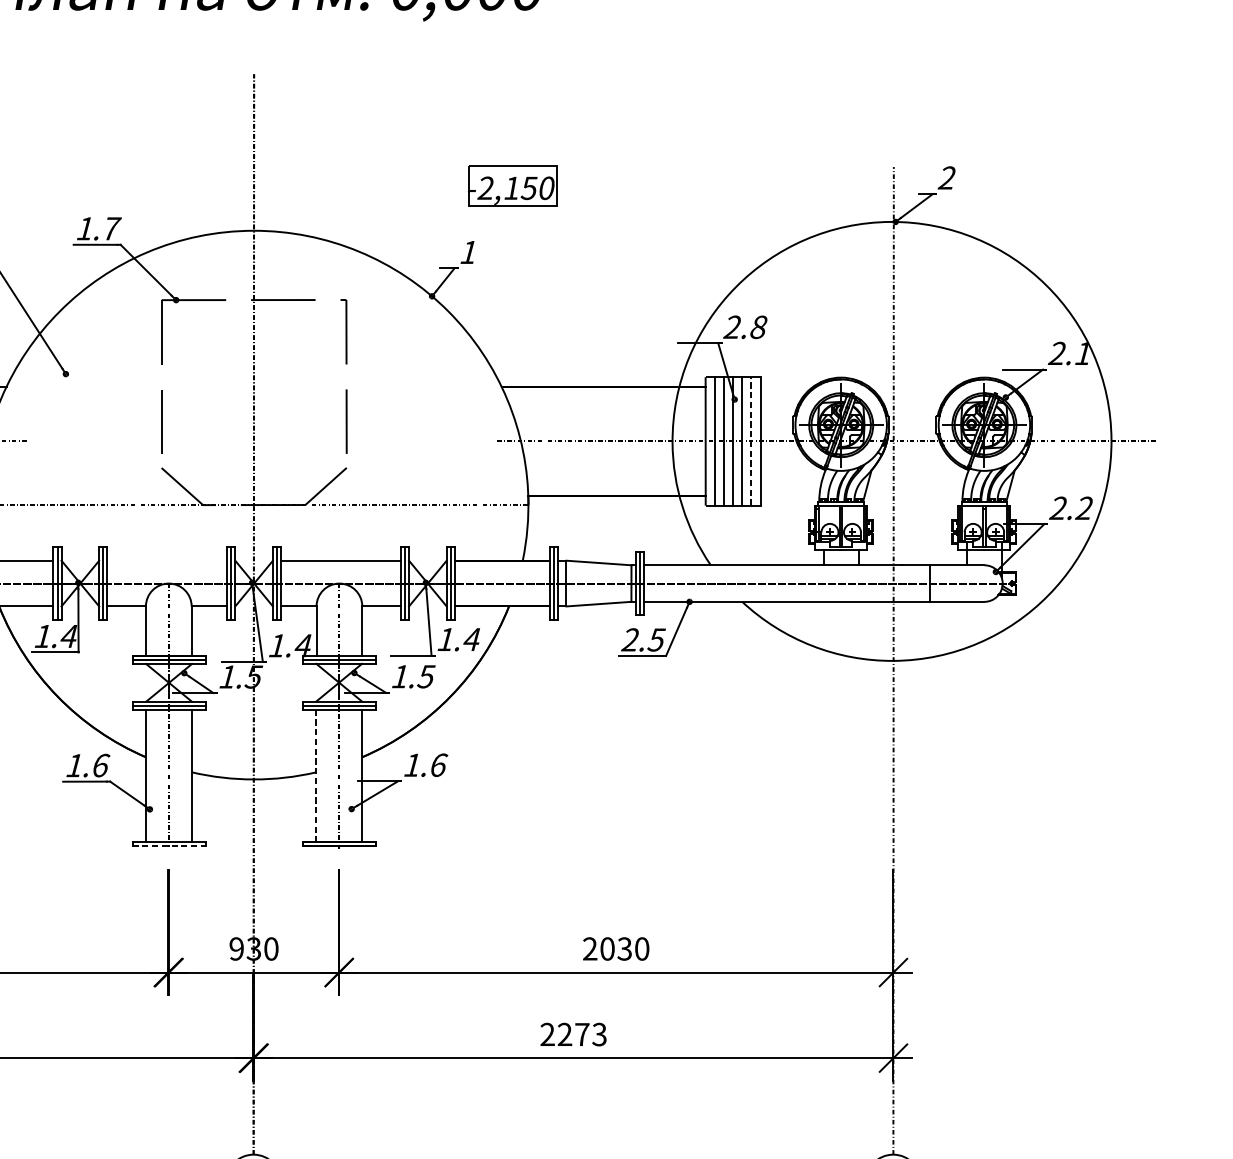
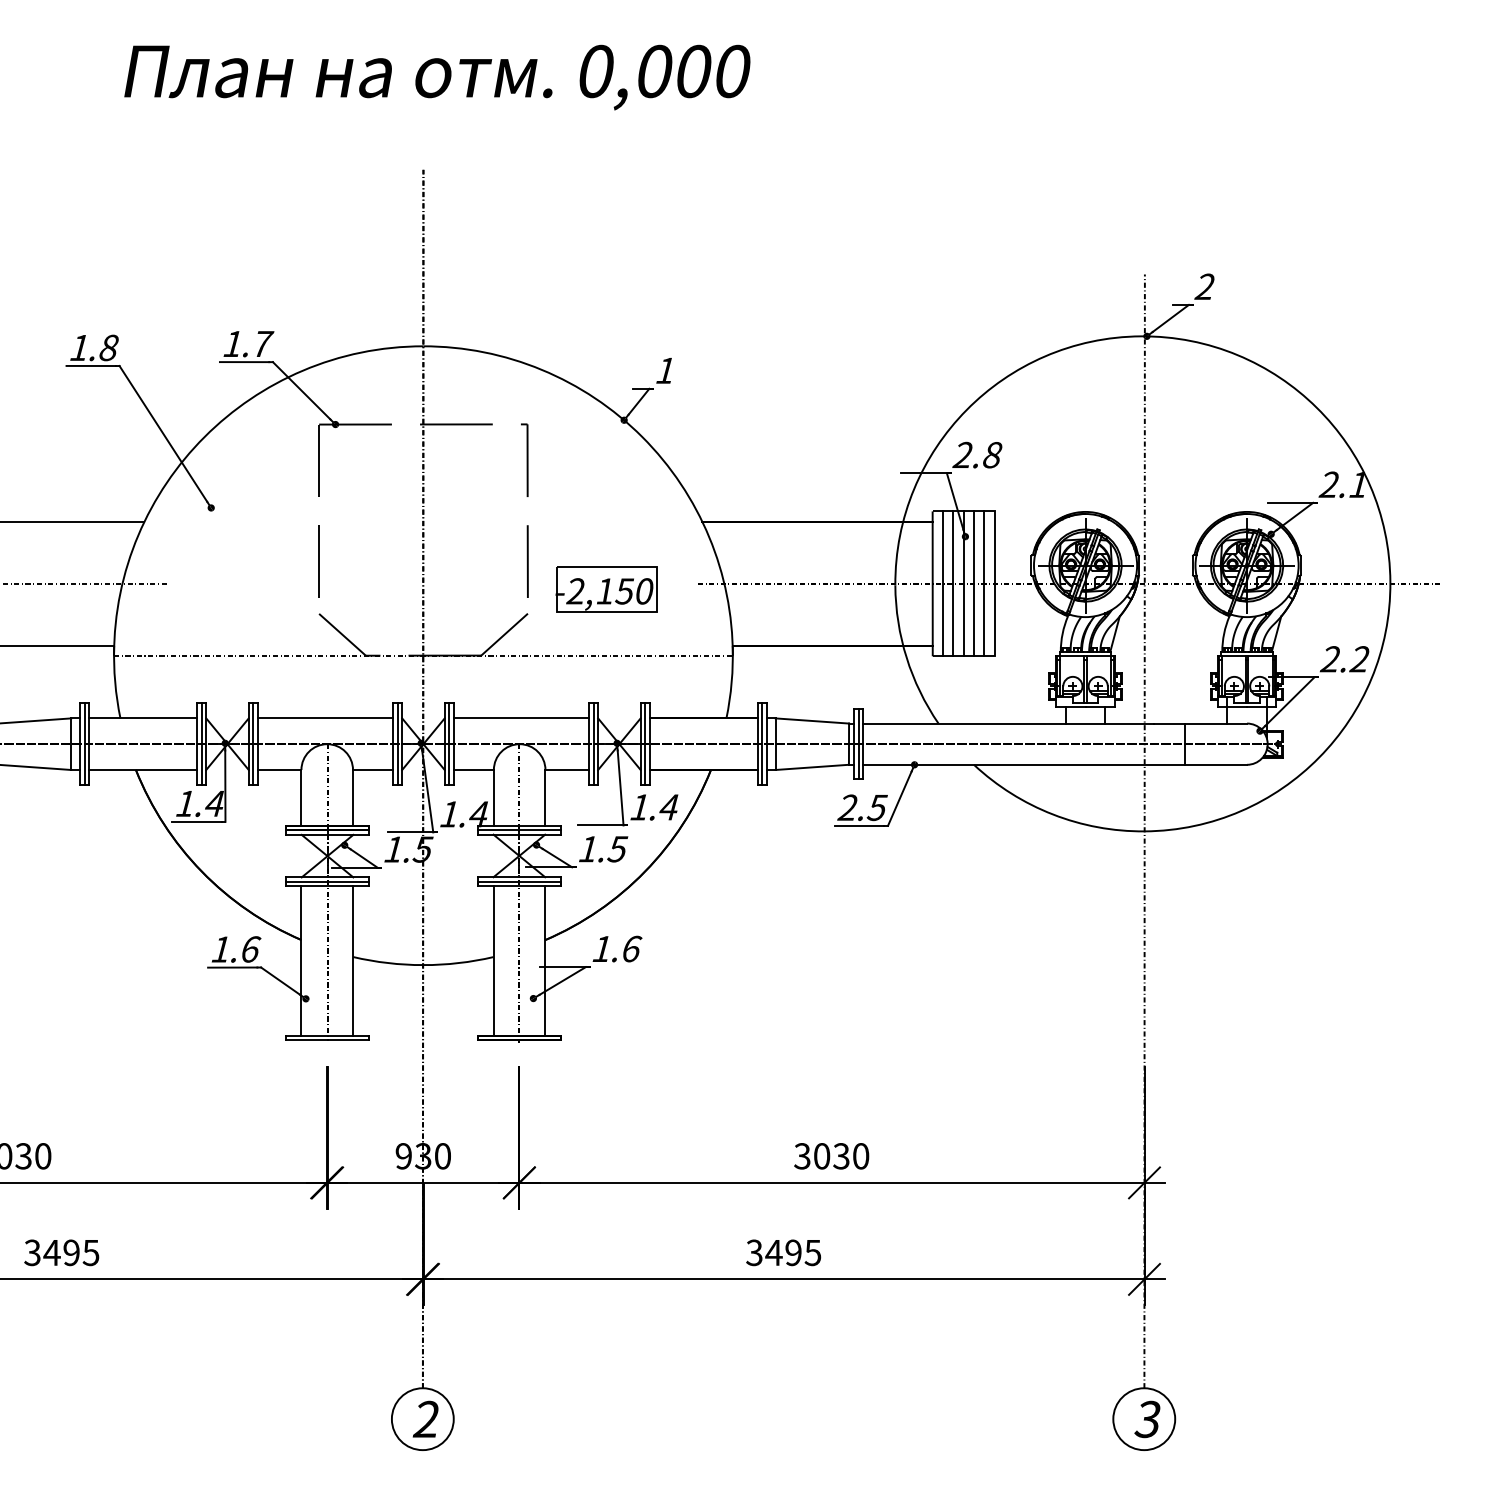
part: (513, 186) -> (606, 589), moved
line: (751, 441) -> (984, 583), dashed -> solid
line: (167, 560) -> (325, 718), added
line: (316, 776) -> (493, 961), dashed -> solid
line: (169, 846) -> (328, 1040), dashed -> solid
text: (590, 949) -> (802, 1156), 2030 -> 3030
text: (573, 1034) -> (783, 1252), 2273 -> 3495

